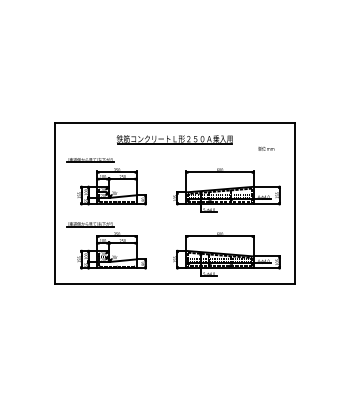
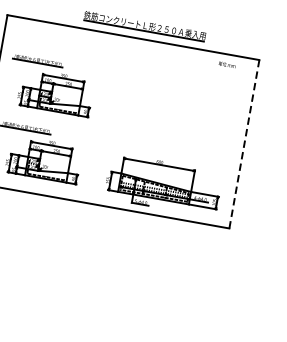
part: (174, 139) -> (144, 26), moved
text: (266, 148) -> (227, 64), moved
part: (226, 190) -> (174, 117), removed
line: (295, 203) -> (244, 144), solid -> dashed

